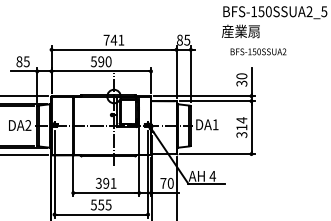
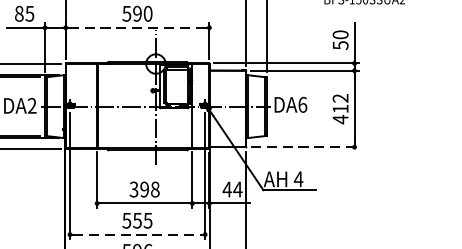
line: (101, 71) -> (137, 27), solid -> dashed
text: (241, 83) -> (340, 45), 30 -> 50
text: (215, 124) -> (302, 104), DA1 -> DA6
text: (241, 127) -> (340, 108), 314 -> 412
line: (217, 154) -> (305, 147), solid -> dashed
text: (113, 182) -> (155, 188), 391 -> 398
text: (166, 182) -> (231, 188), 70 -> 44
line: (101, 214) -> (137, 234), solid -> dashed

